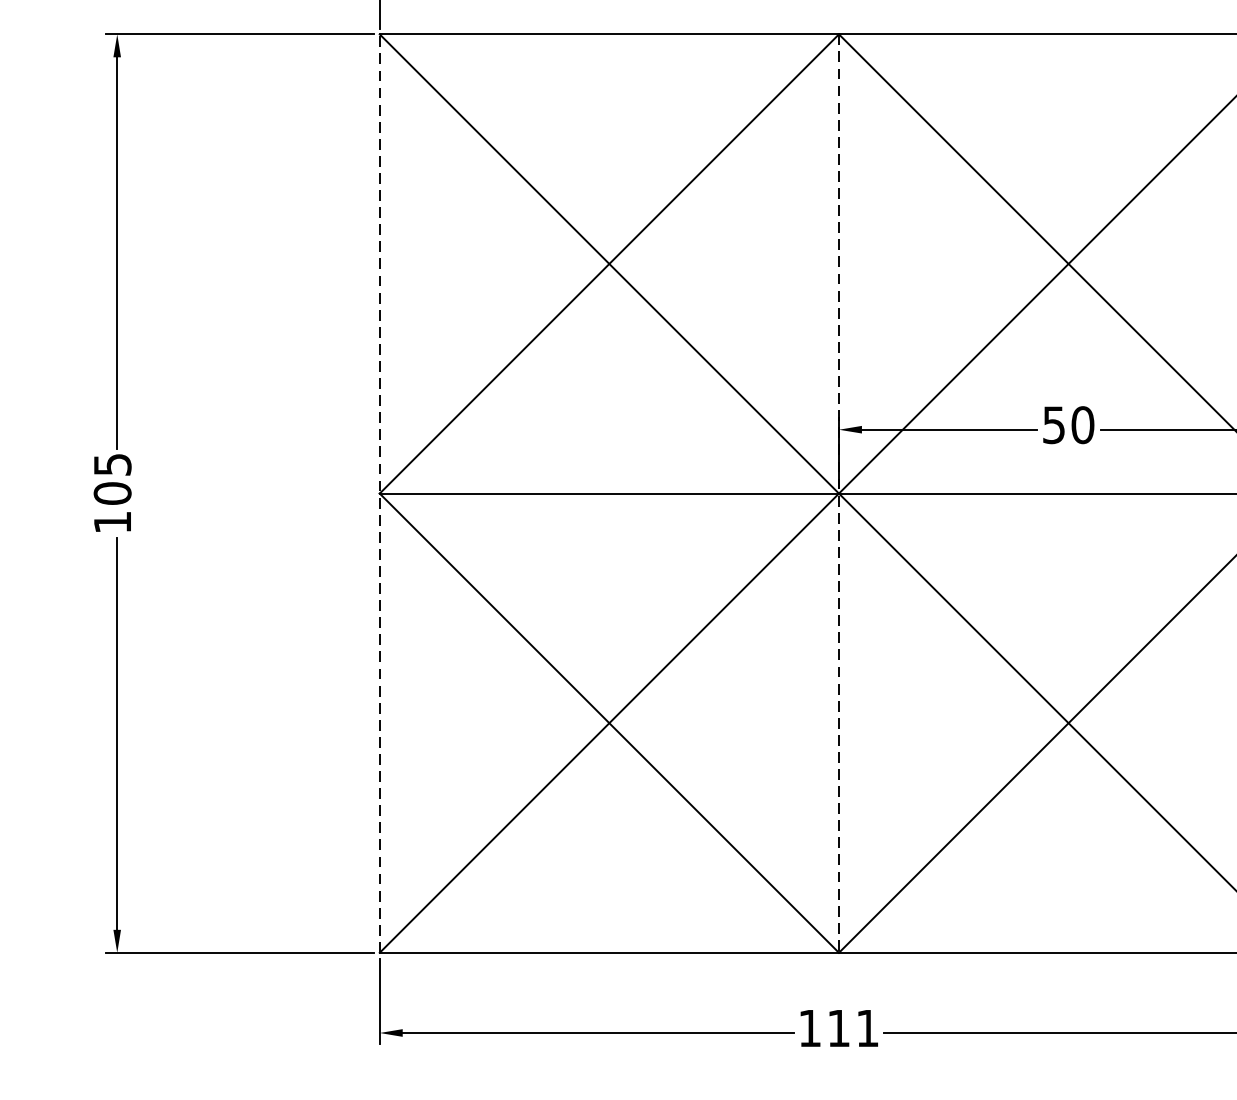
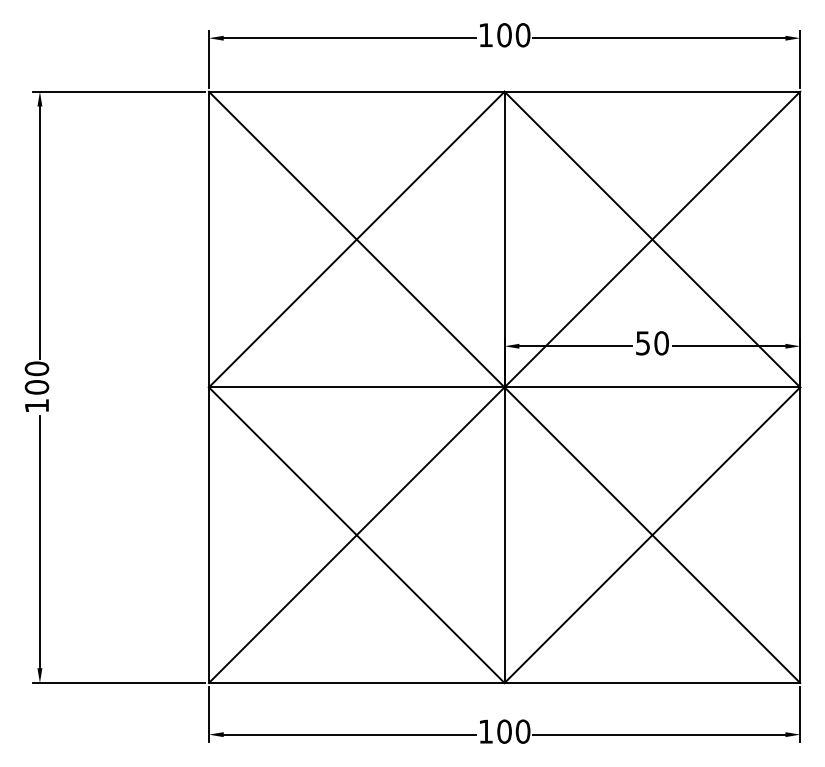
text: (111, 464) -> (36, 368), 105 -> 100
line: (379, 493) -> (208, 387), dashed -> solid
line: (838, 493) -> (504, 387), dashed -> solid
text: (852, 1028) -> (513, 731), 111 -> 100

